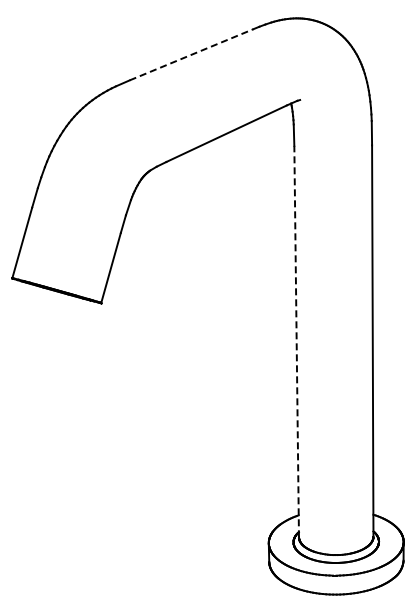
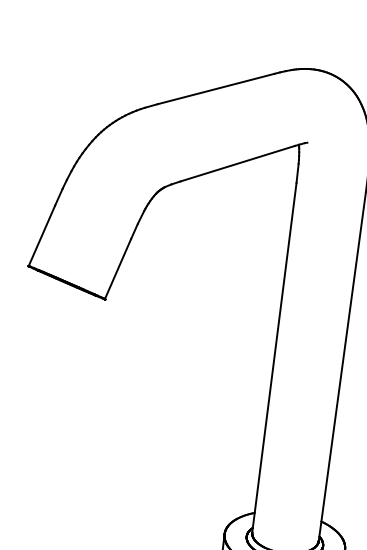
line: (192, 54) -> (217, 88), dashed -> solid
line: (296, 341) -> (274, 357), dashed -> solid

